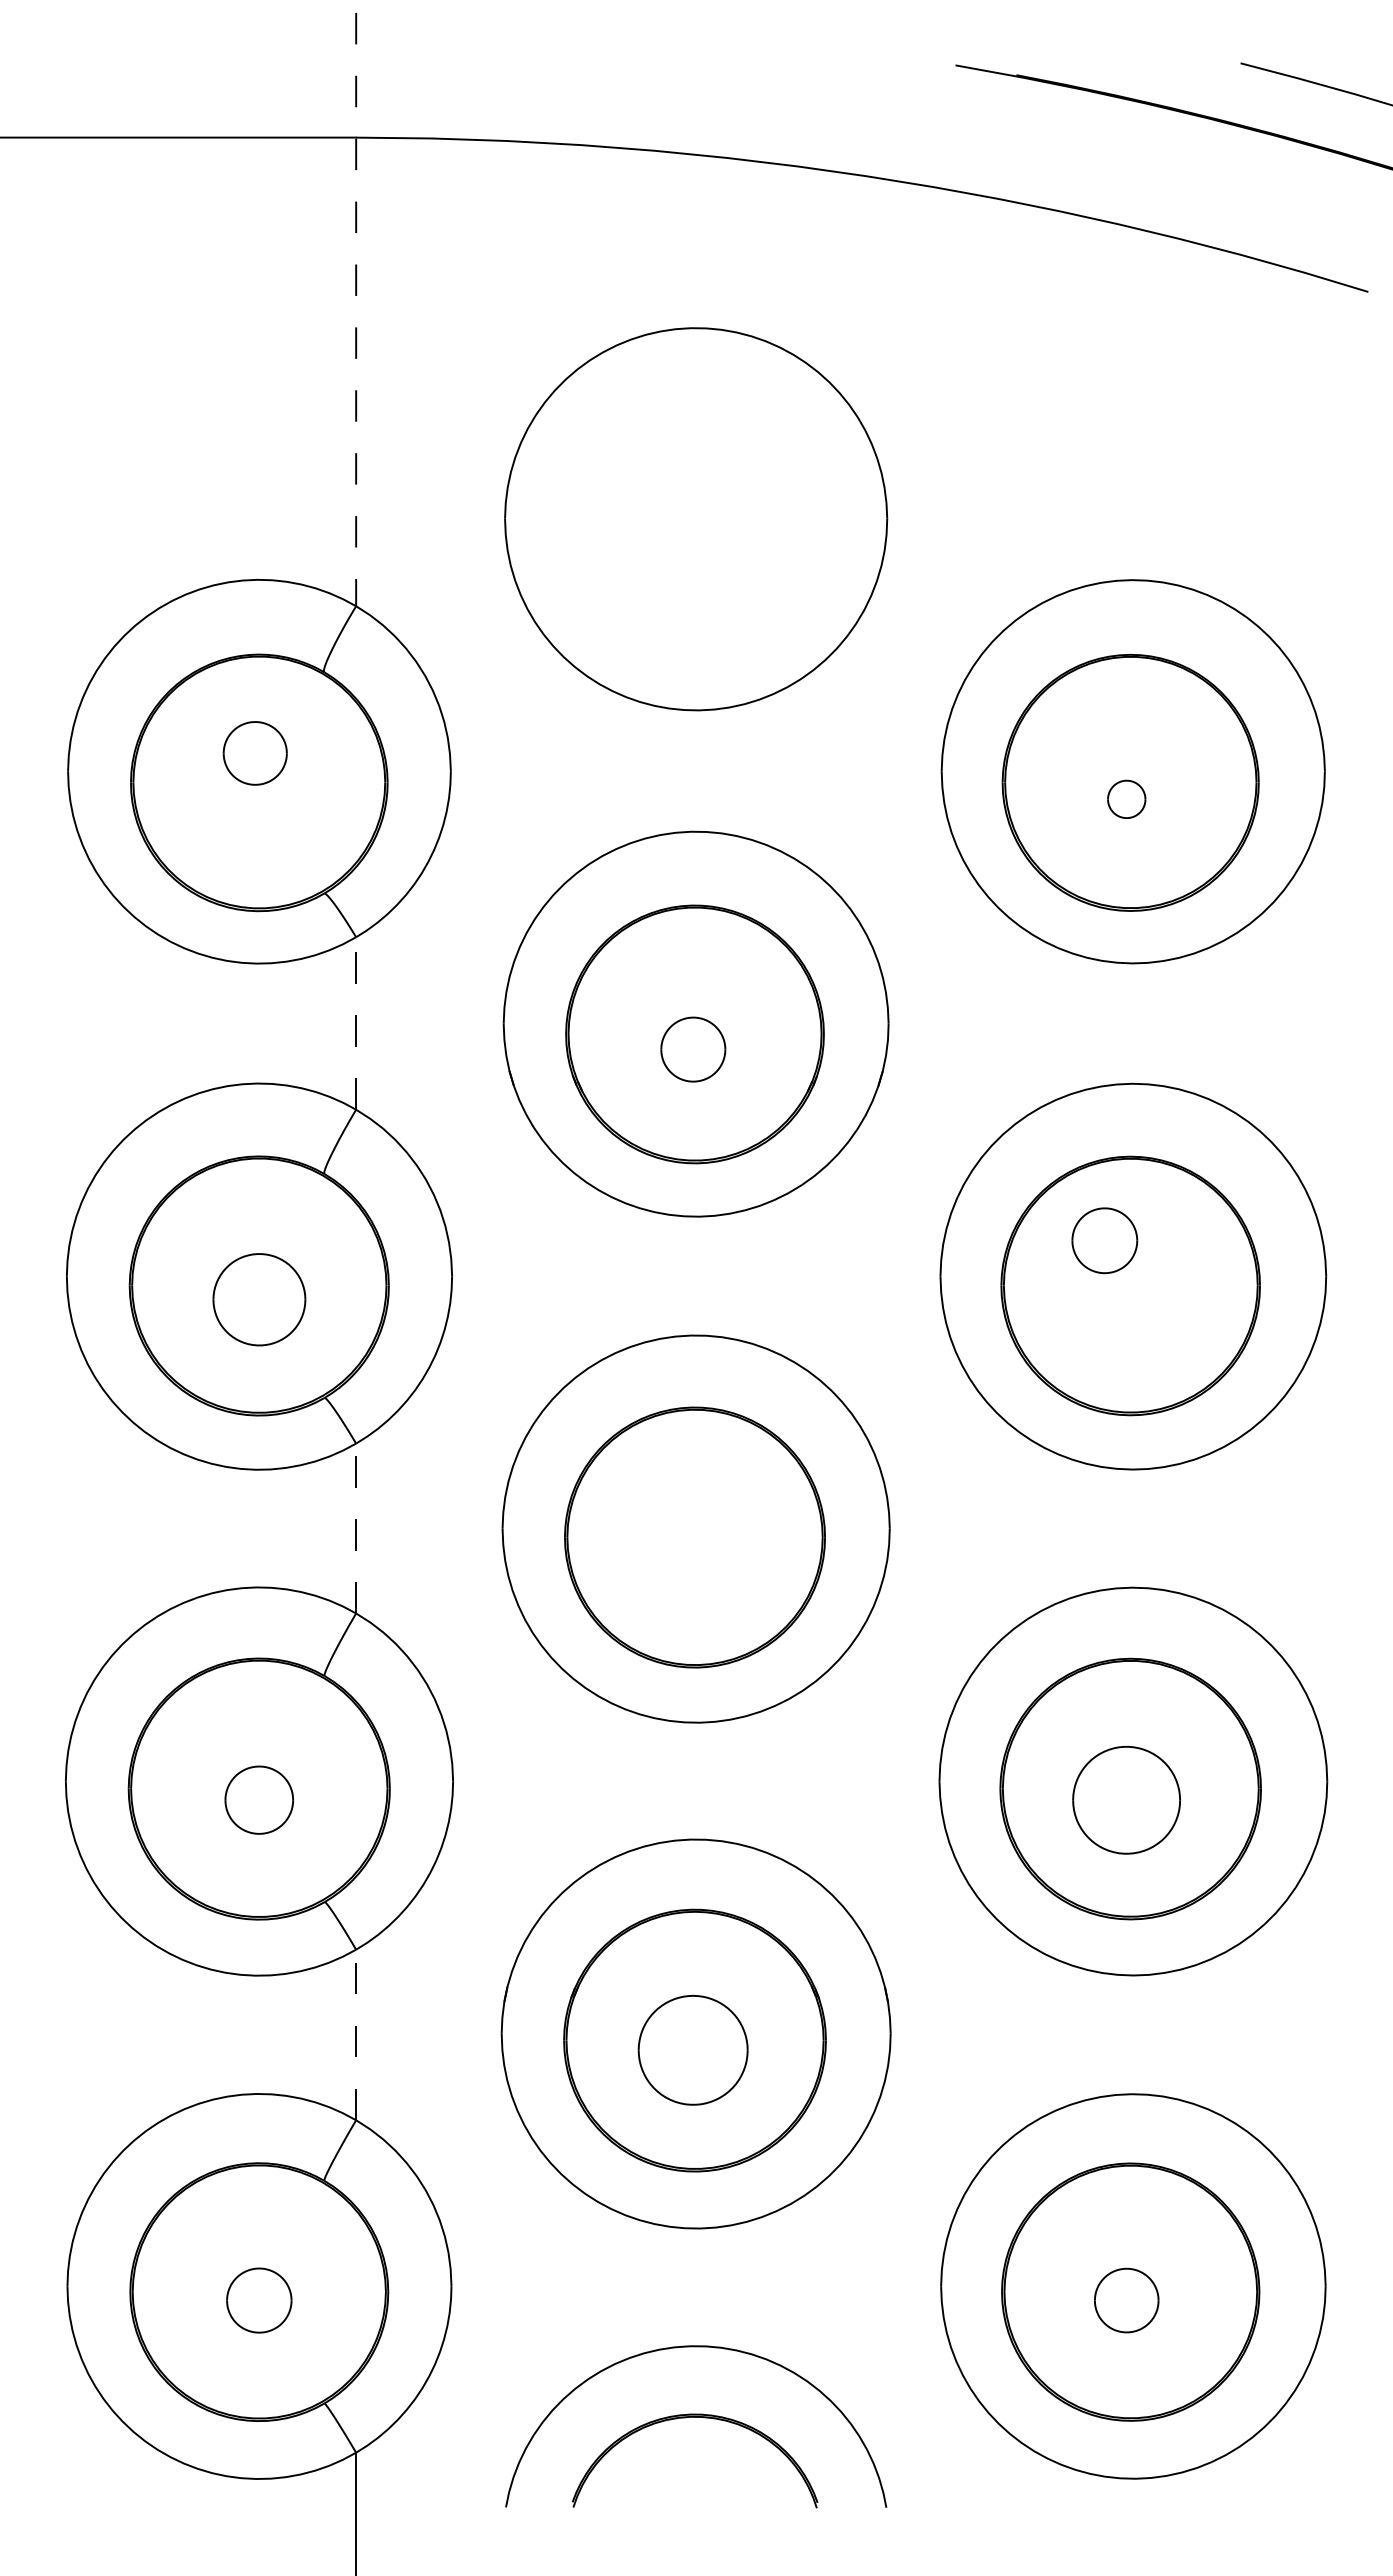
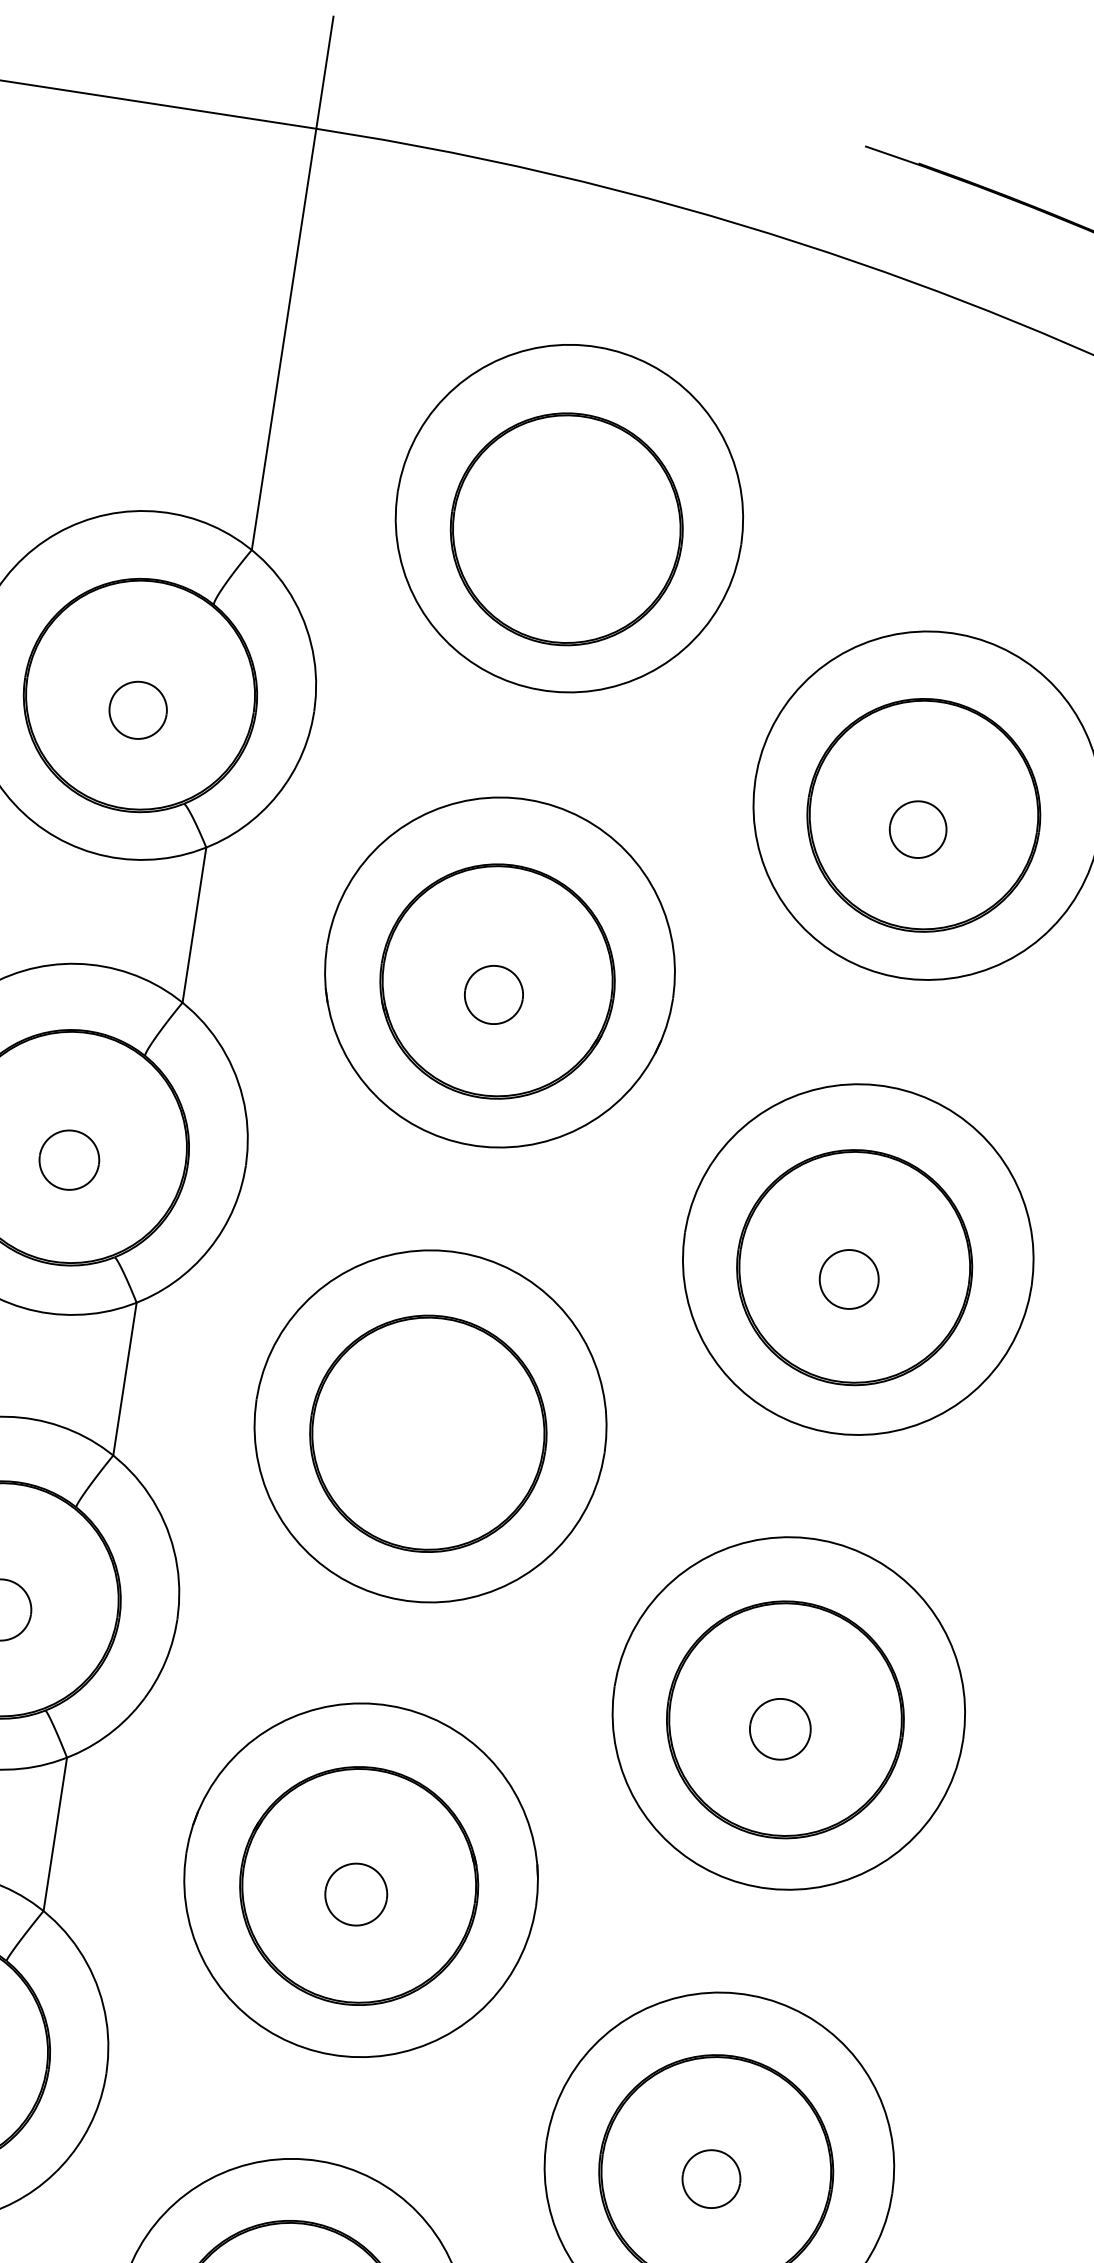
line: (356, 309) -> (292, 283), dashed -> solid
part: (694, 531) -> (566, 529), added
part: (254, 753) -> (137, 710), moved
part: (1126, 799) -> (917, 829), size x1.67
line: (356, 1022) -> (194, 924), dashed -> solid
part: (1104, 1240) -> (848, 1279), moved
part: (258, 1299) -> (68, 1159), size x0.71
line: (356, 1528) -> (125, 1379), dashed -> solid
part: (1126, 1799) -> (780, 1728), size x0.62
line: (356, 2034) -> (55, 1833), dashed -> solid
part: (693, 2050) -> (356, 1894), size x0.62

